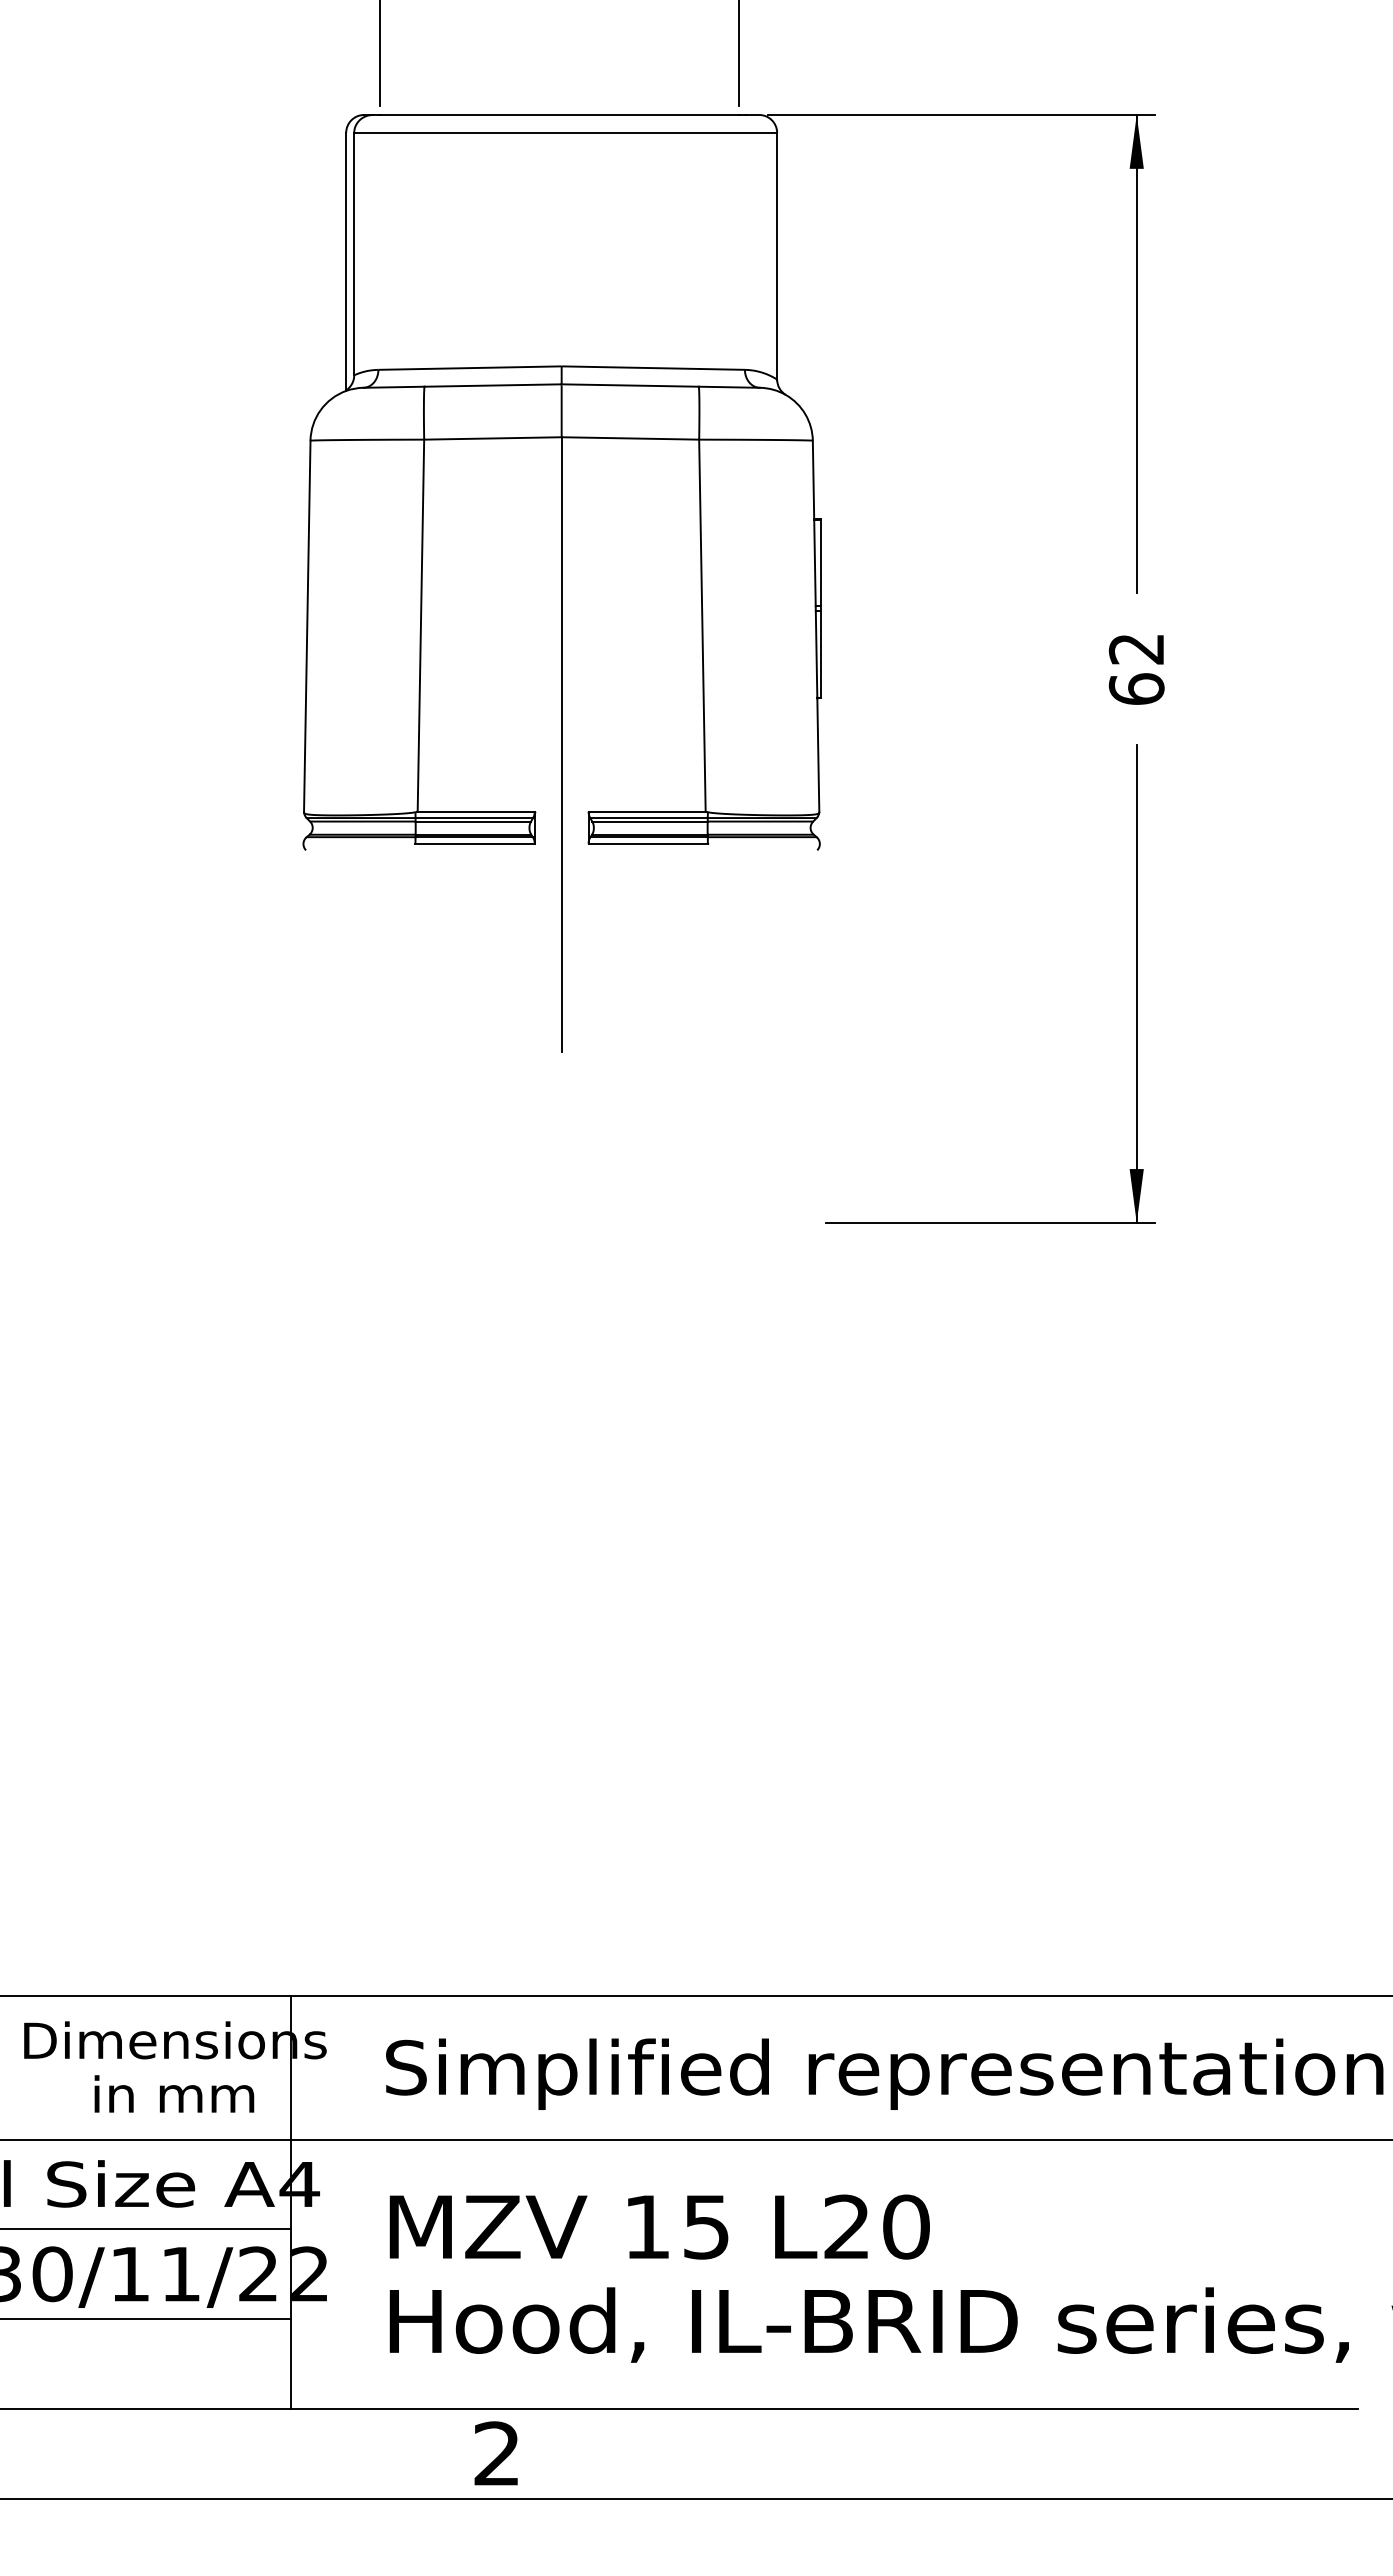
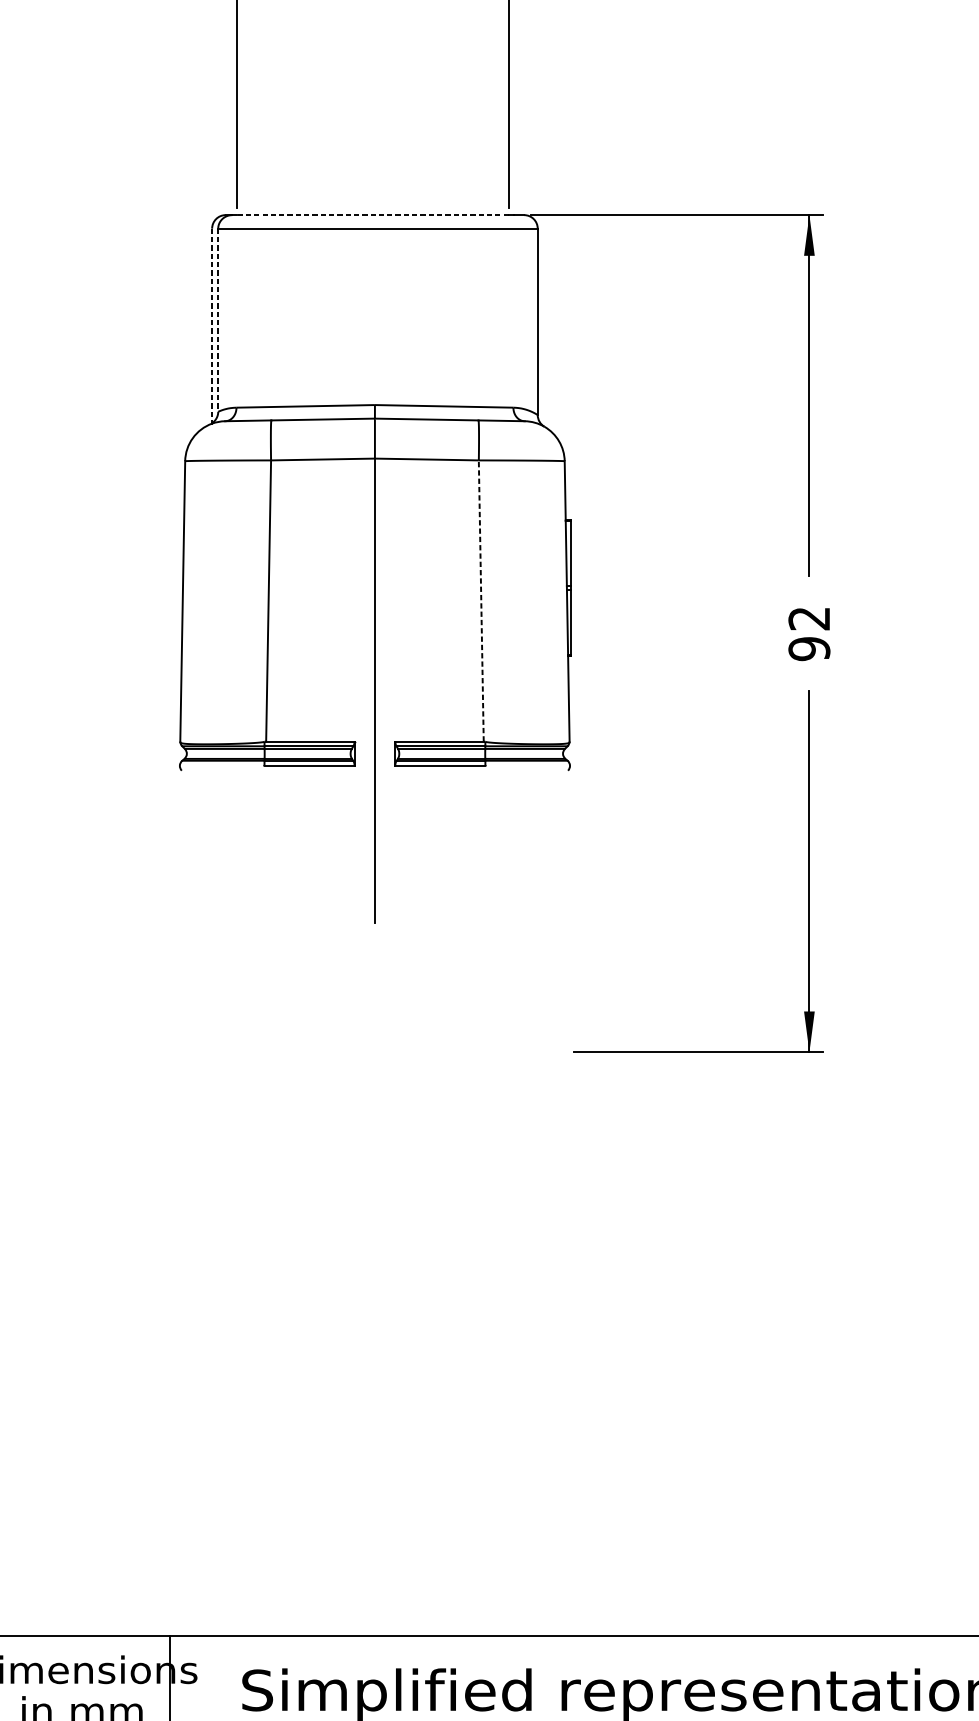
line: (559, 114) -> (373, 214), solid -> dashed
line: (354, 254) -> (218, 320), solid -> dashed
line: (346, 261) -> (212, 325), solid -> dashed
line: (702, 625) -> (481, 600), solid -> dashed
text: (1136, 689) -> (809, 649), 62 -> 92

